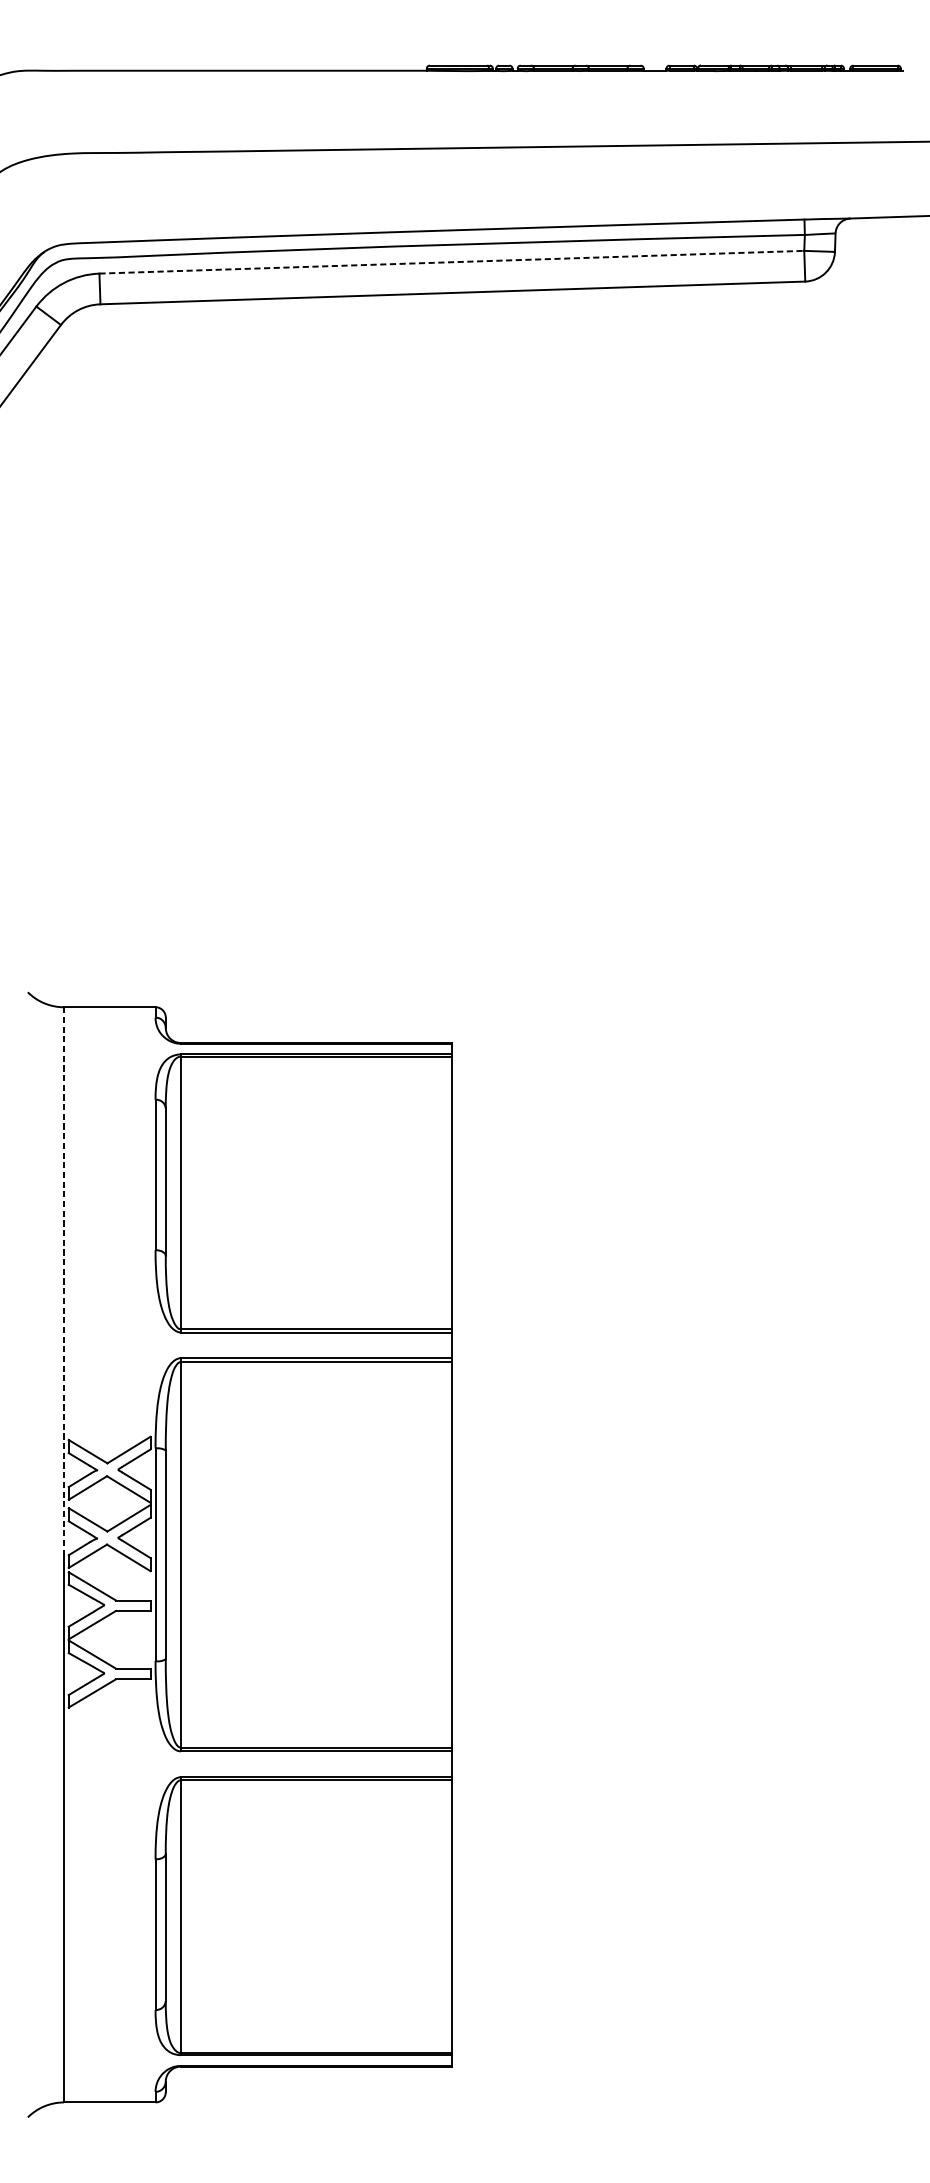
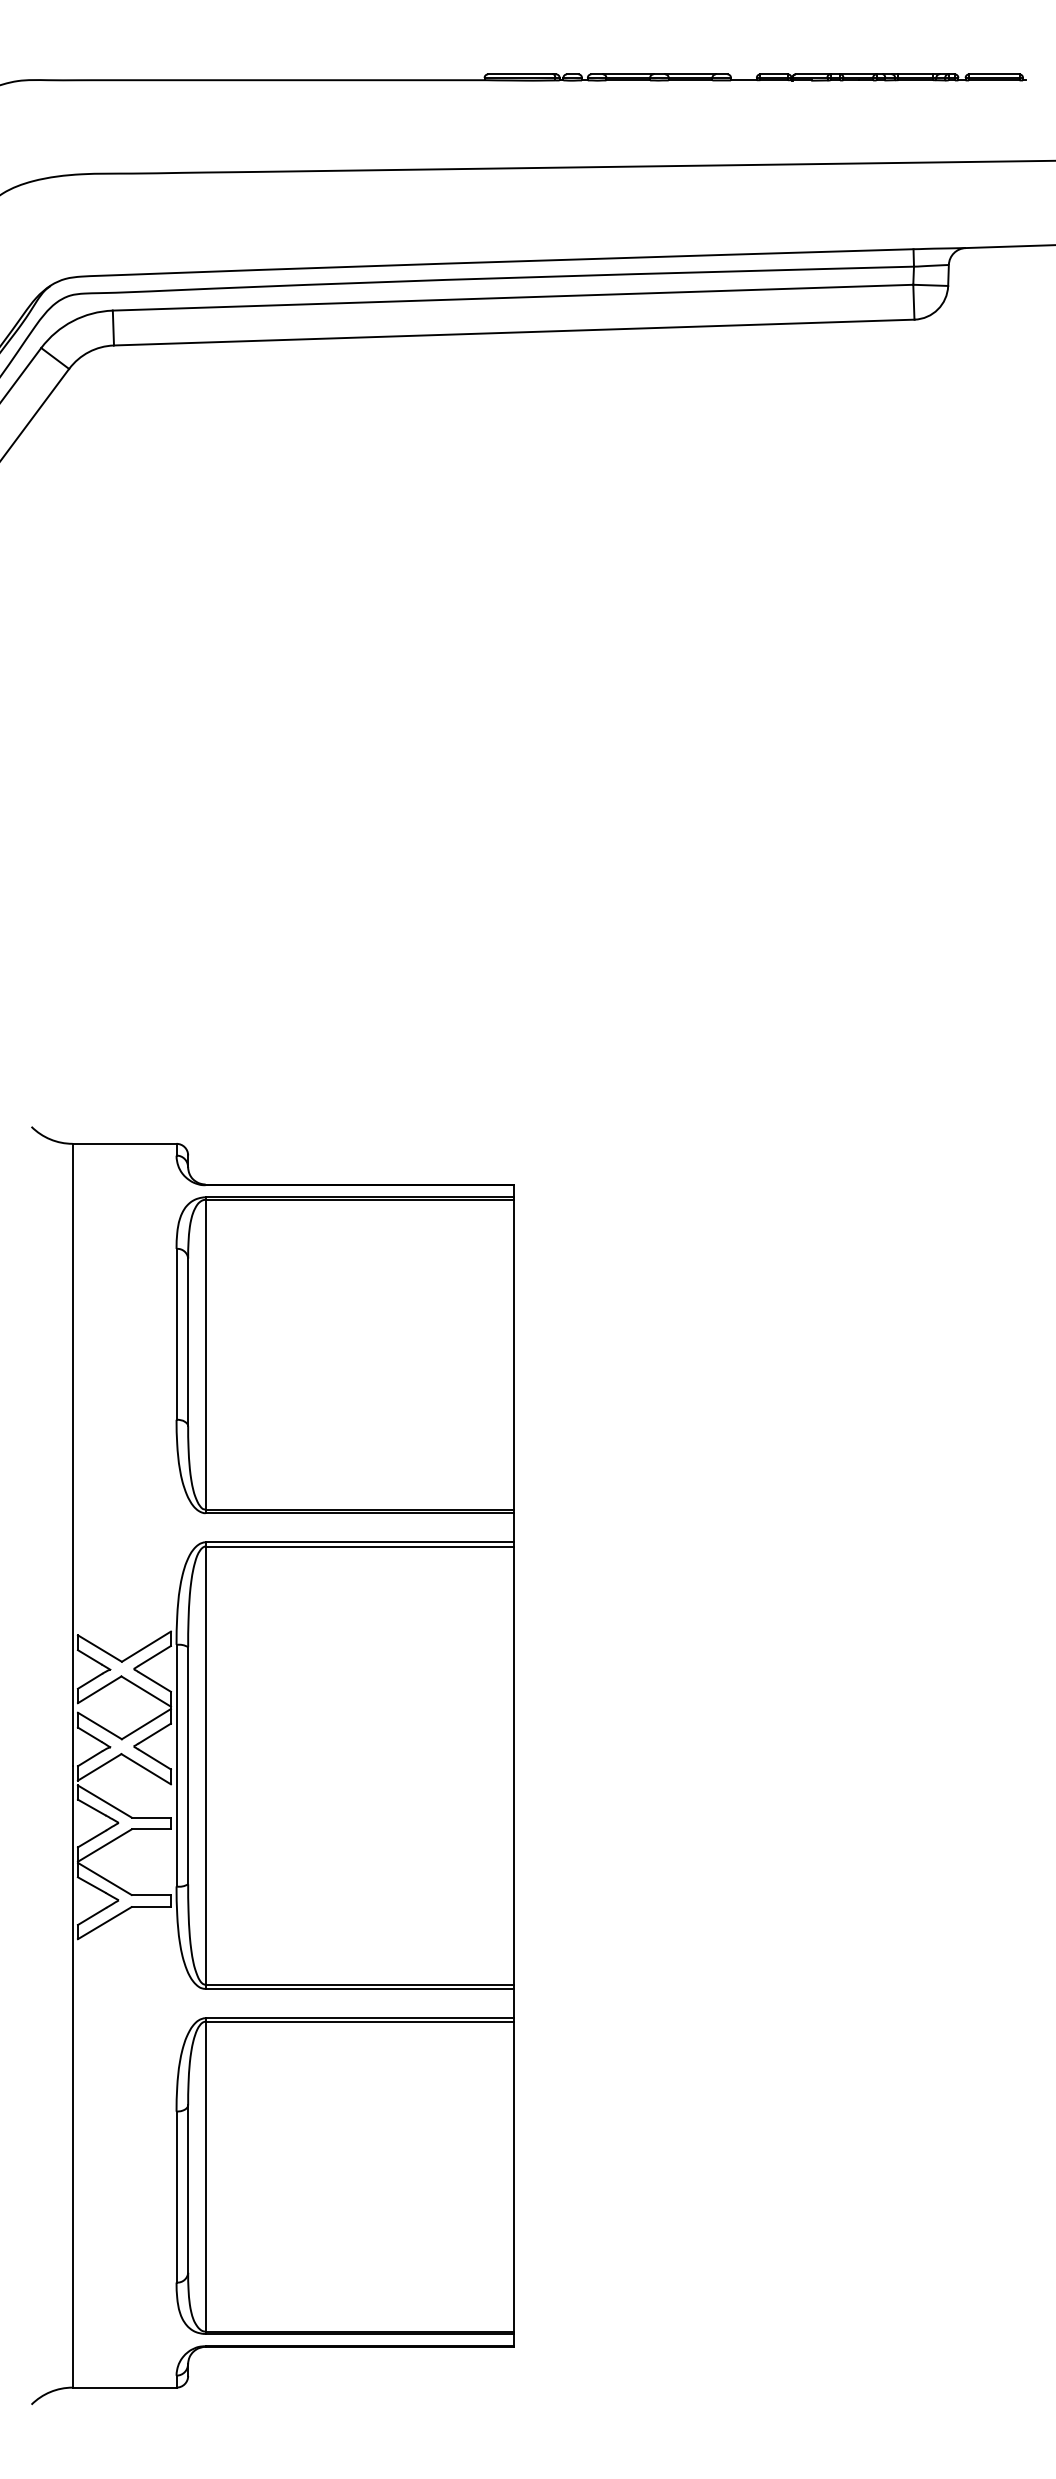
line: (452, 262) -> (513, 297), dashed -> solid
line: (63, 1280) -> (72, 1454), dashed -> solid

